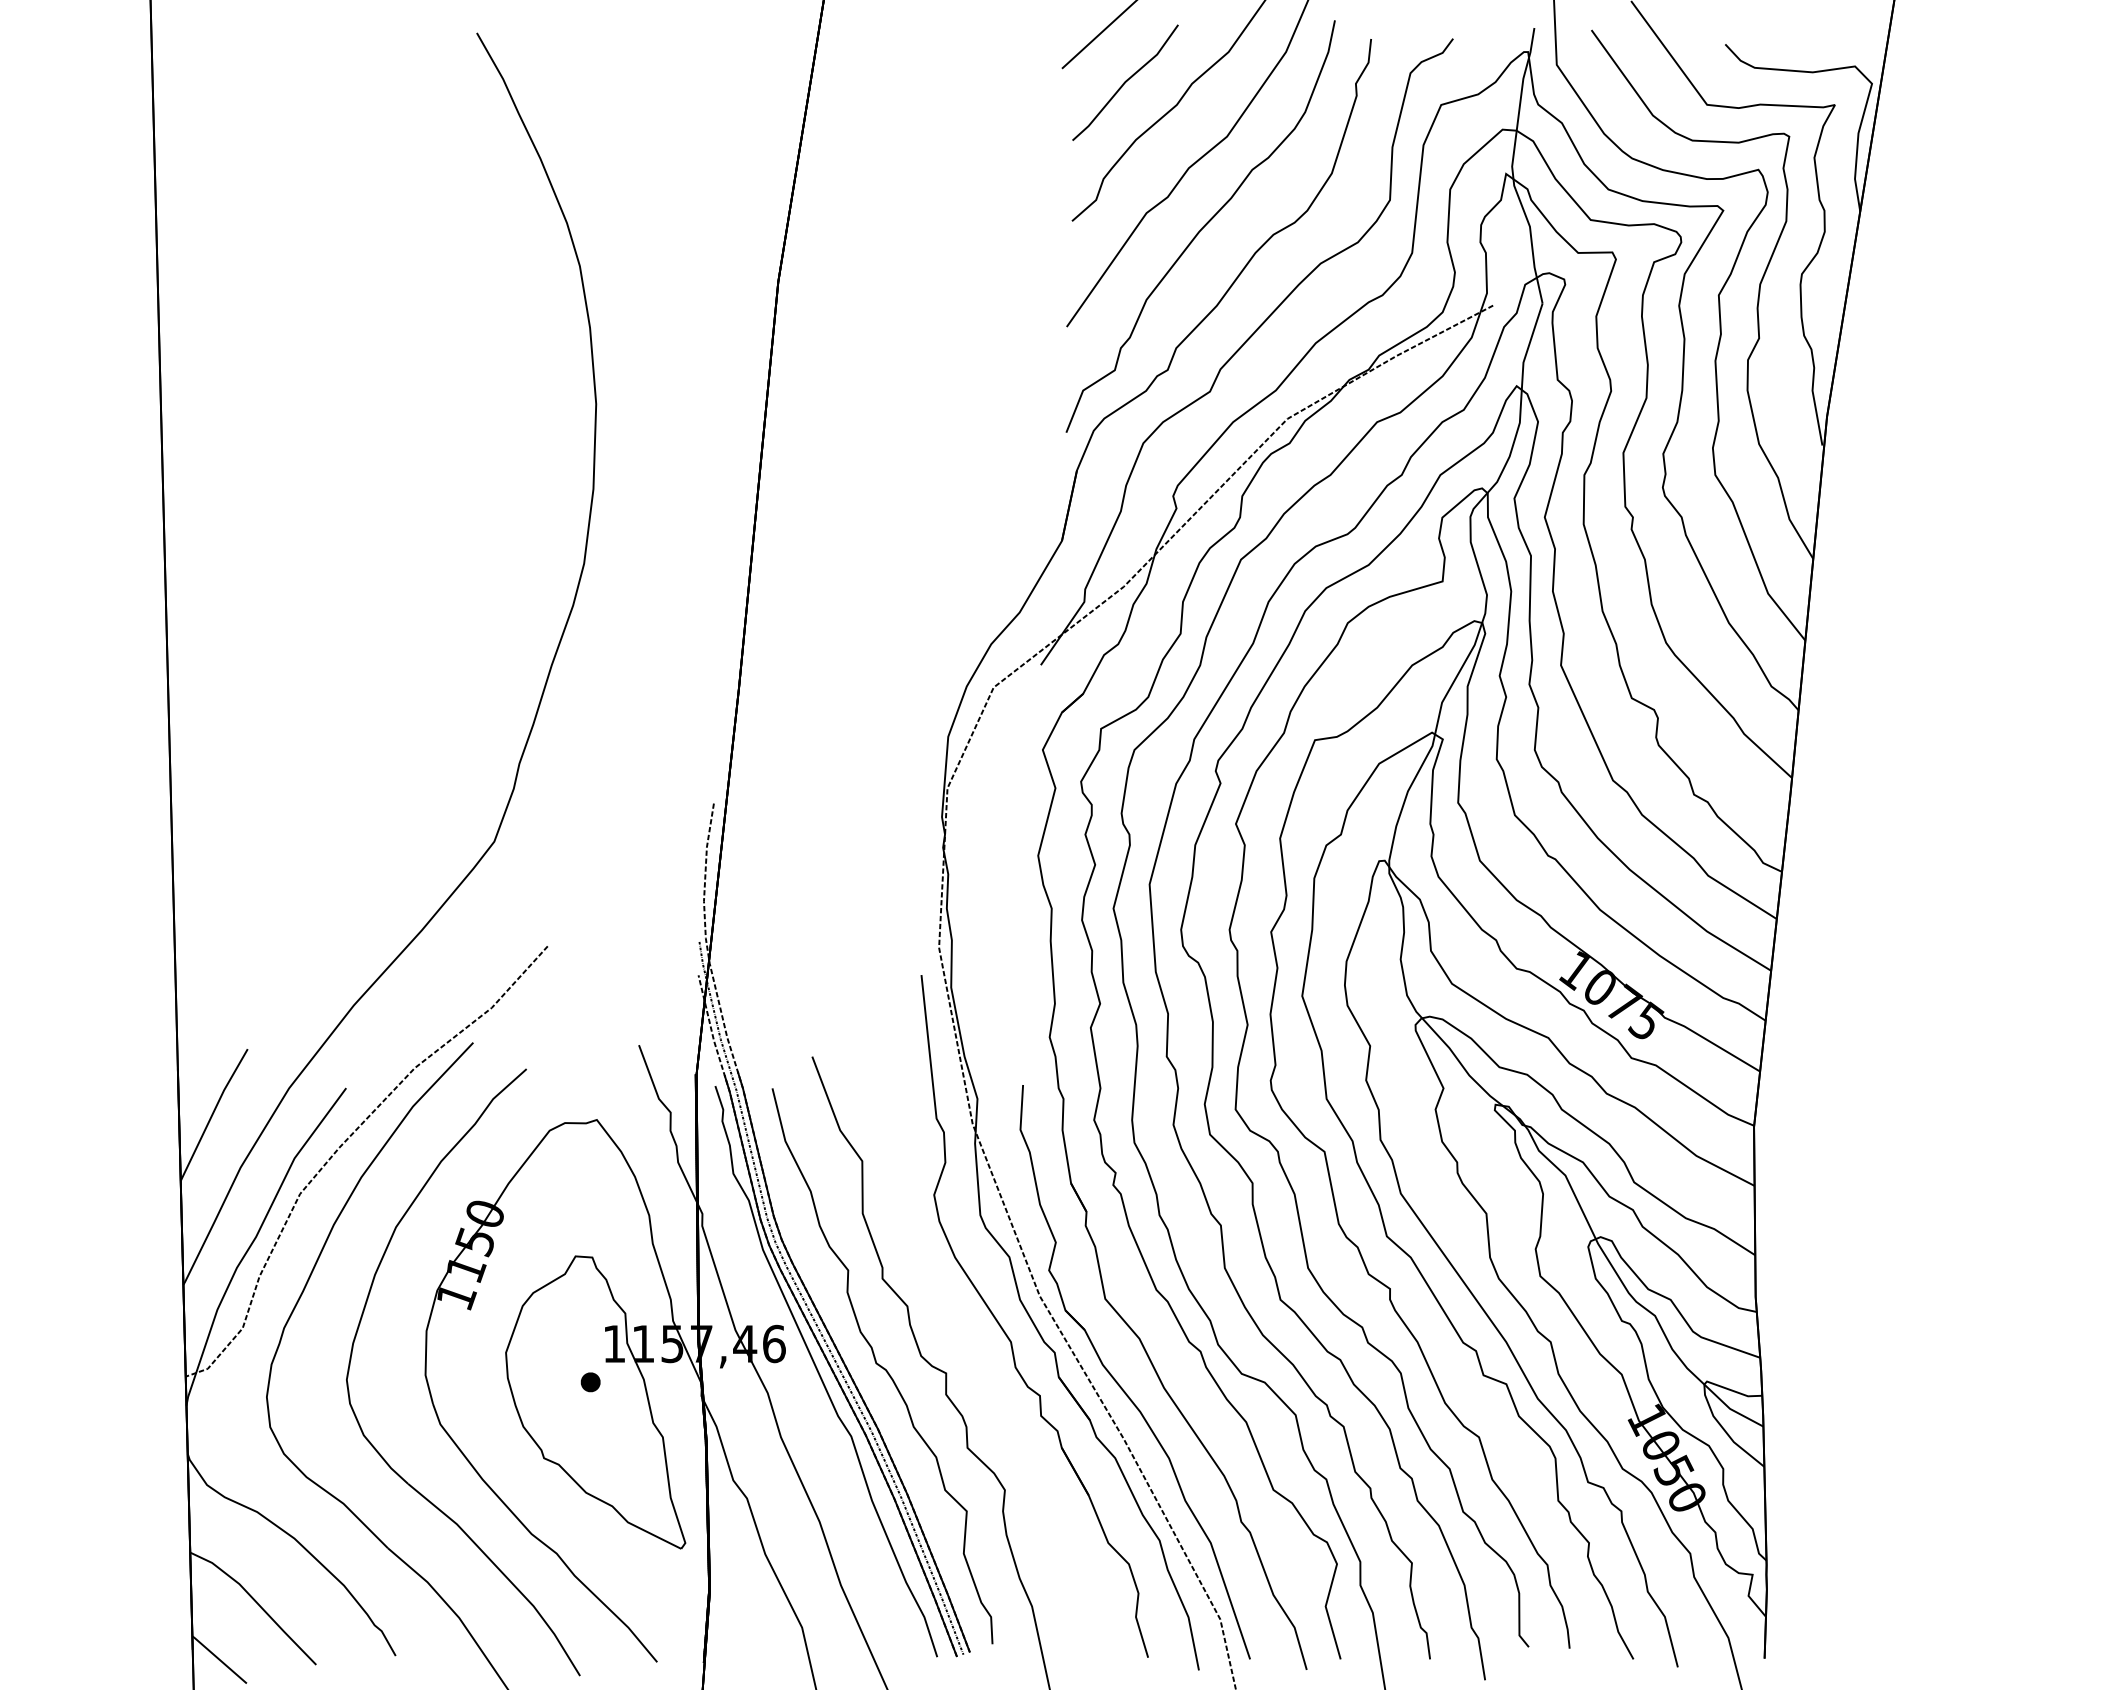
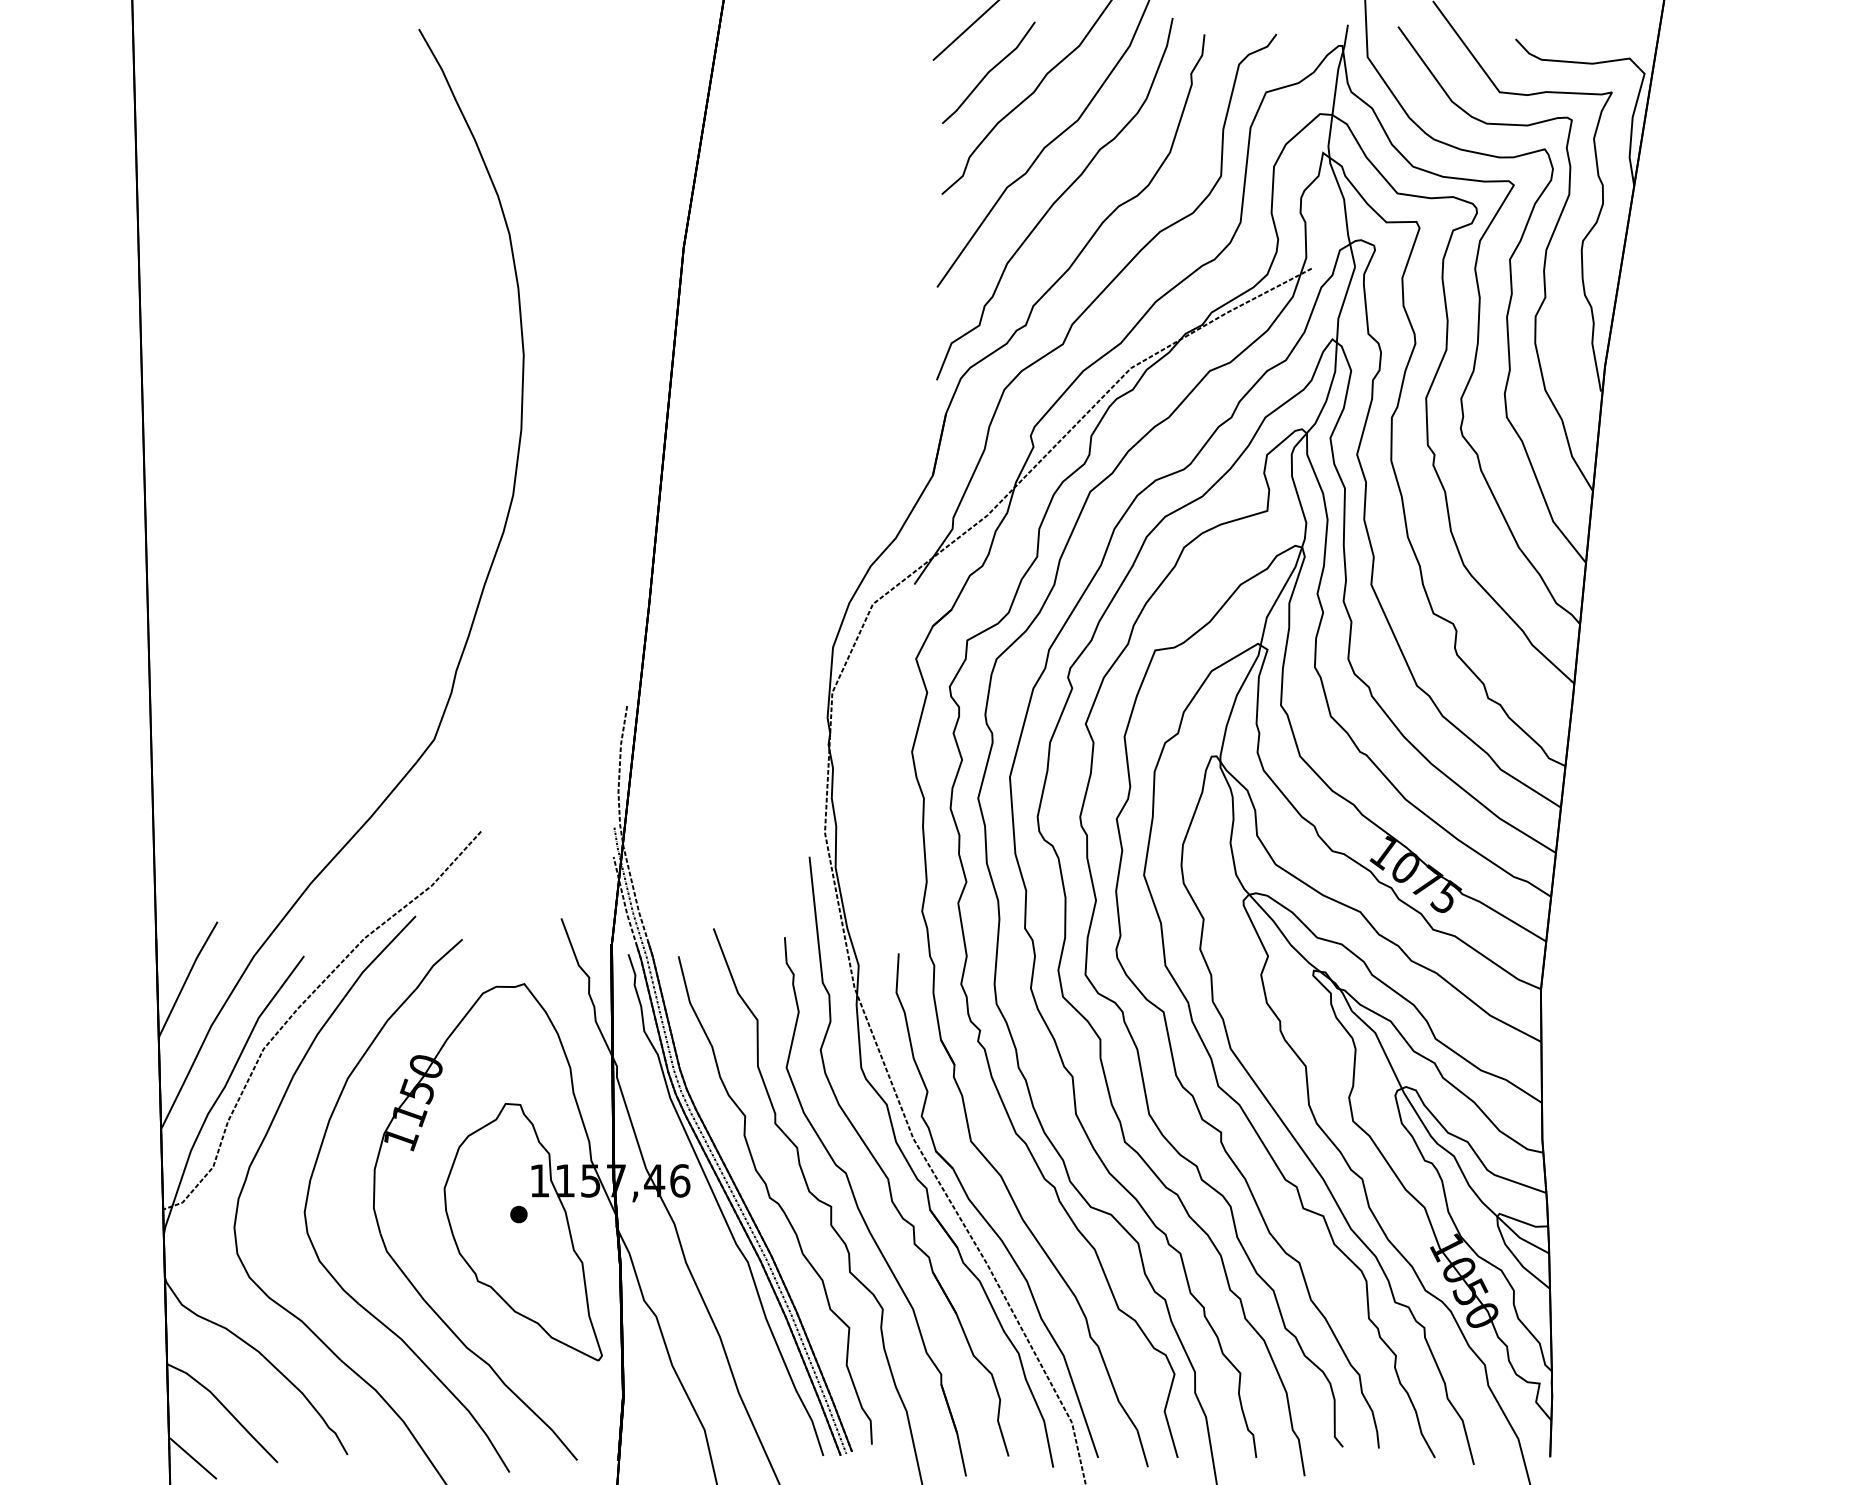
part: (980, 1380) -> (861, 1212), added

